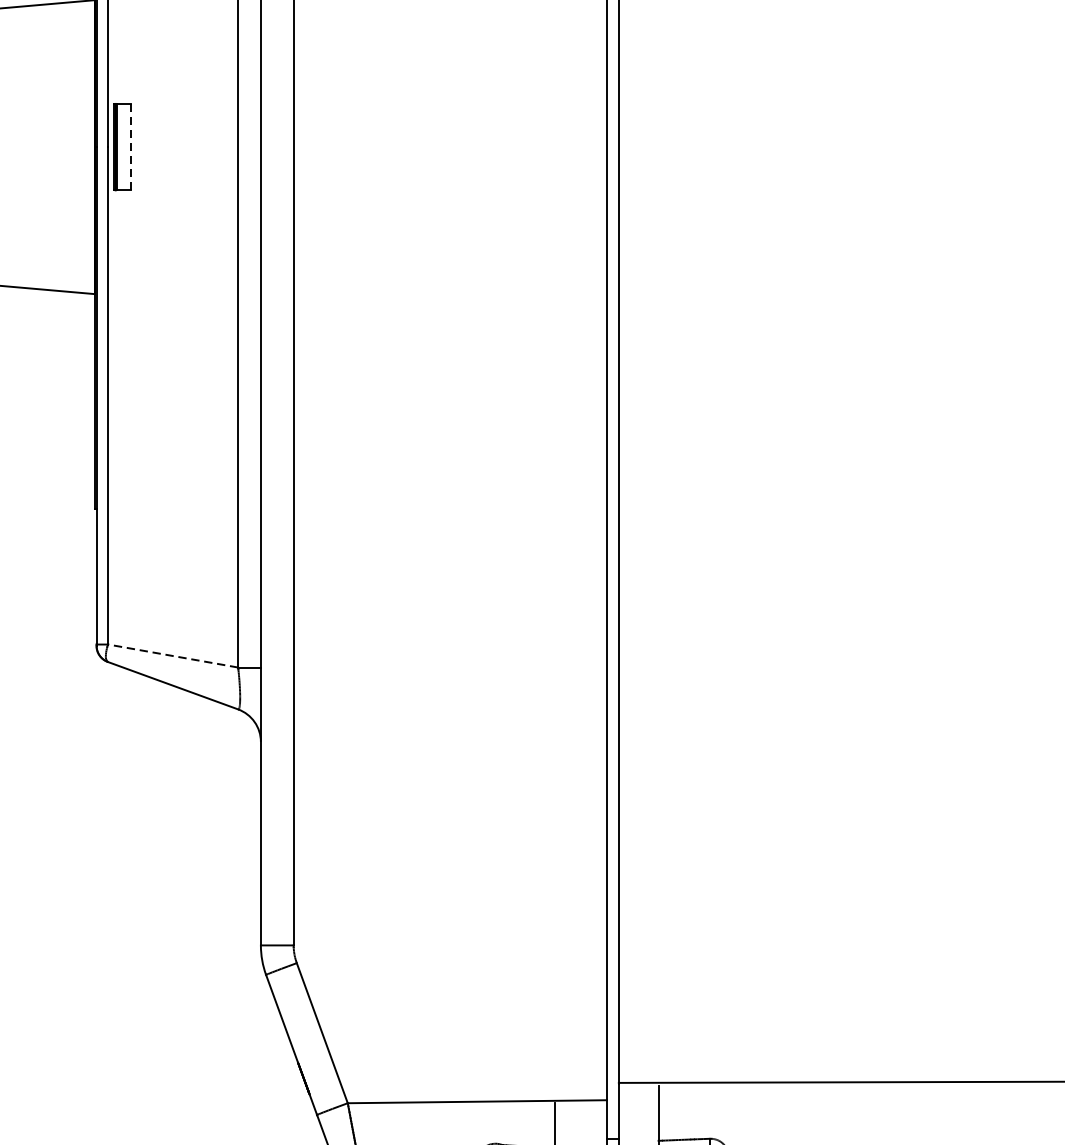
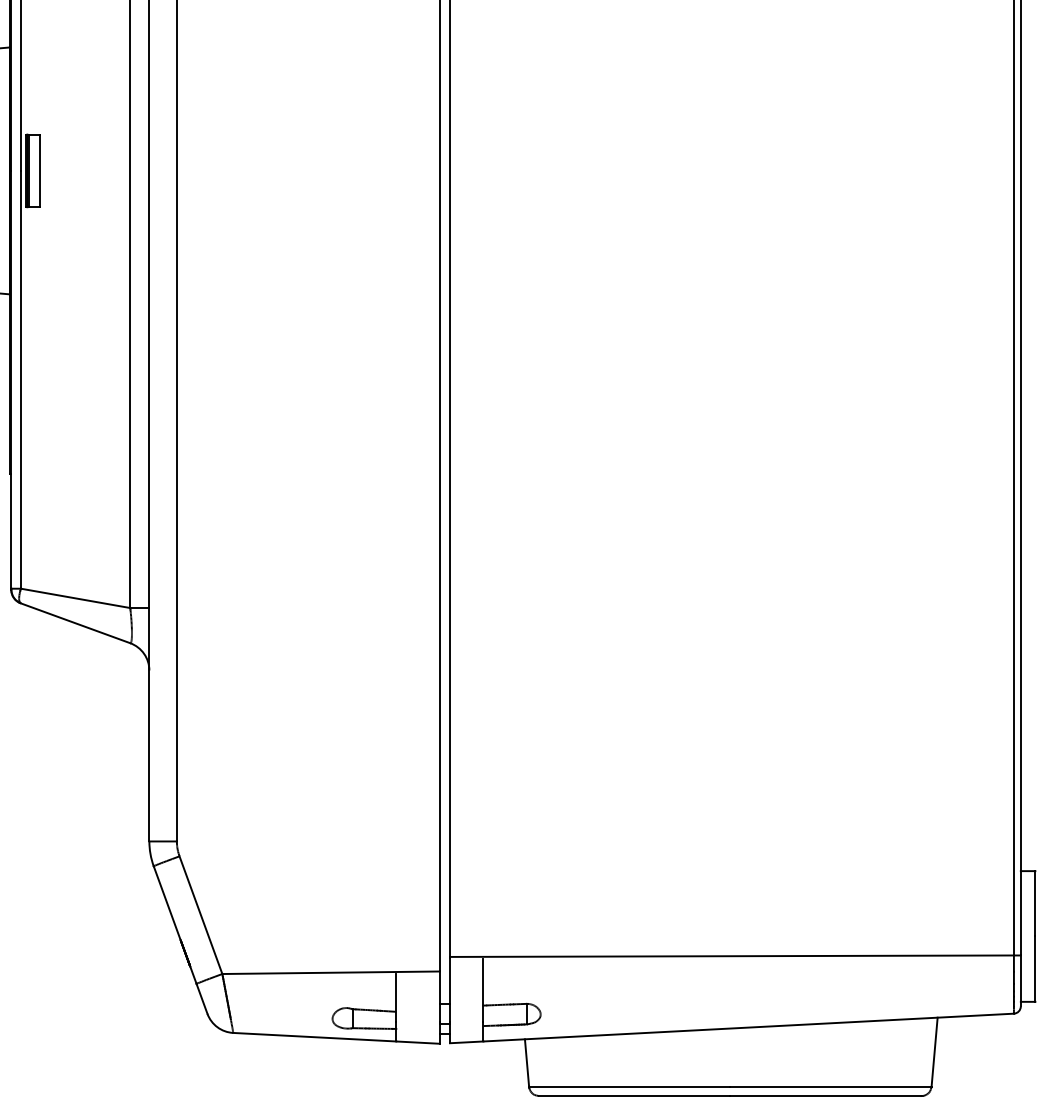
line: (131, 146) -> (40, 170), dashed -> solid
line: (172, 656) -> (75, 598), dashed -> solid

